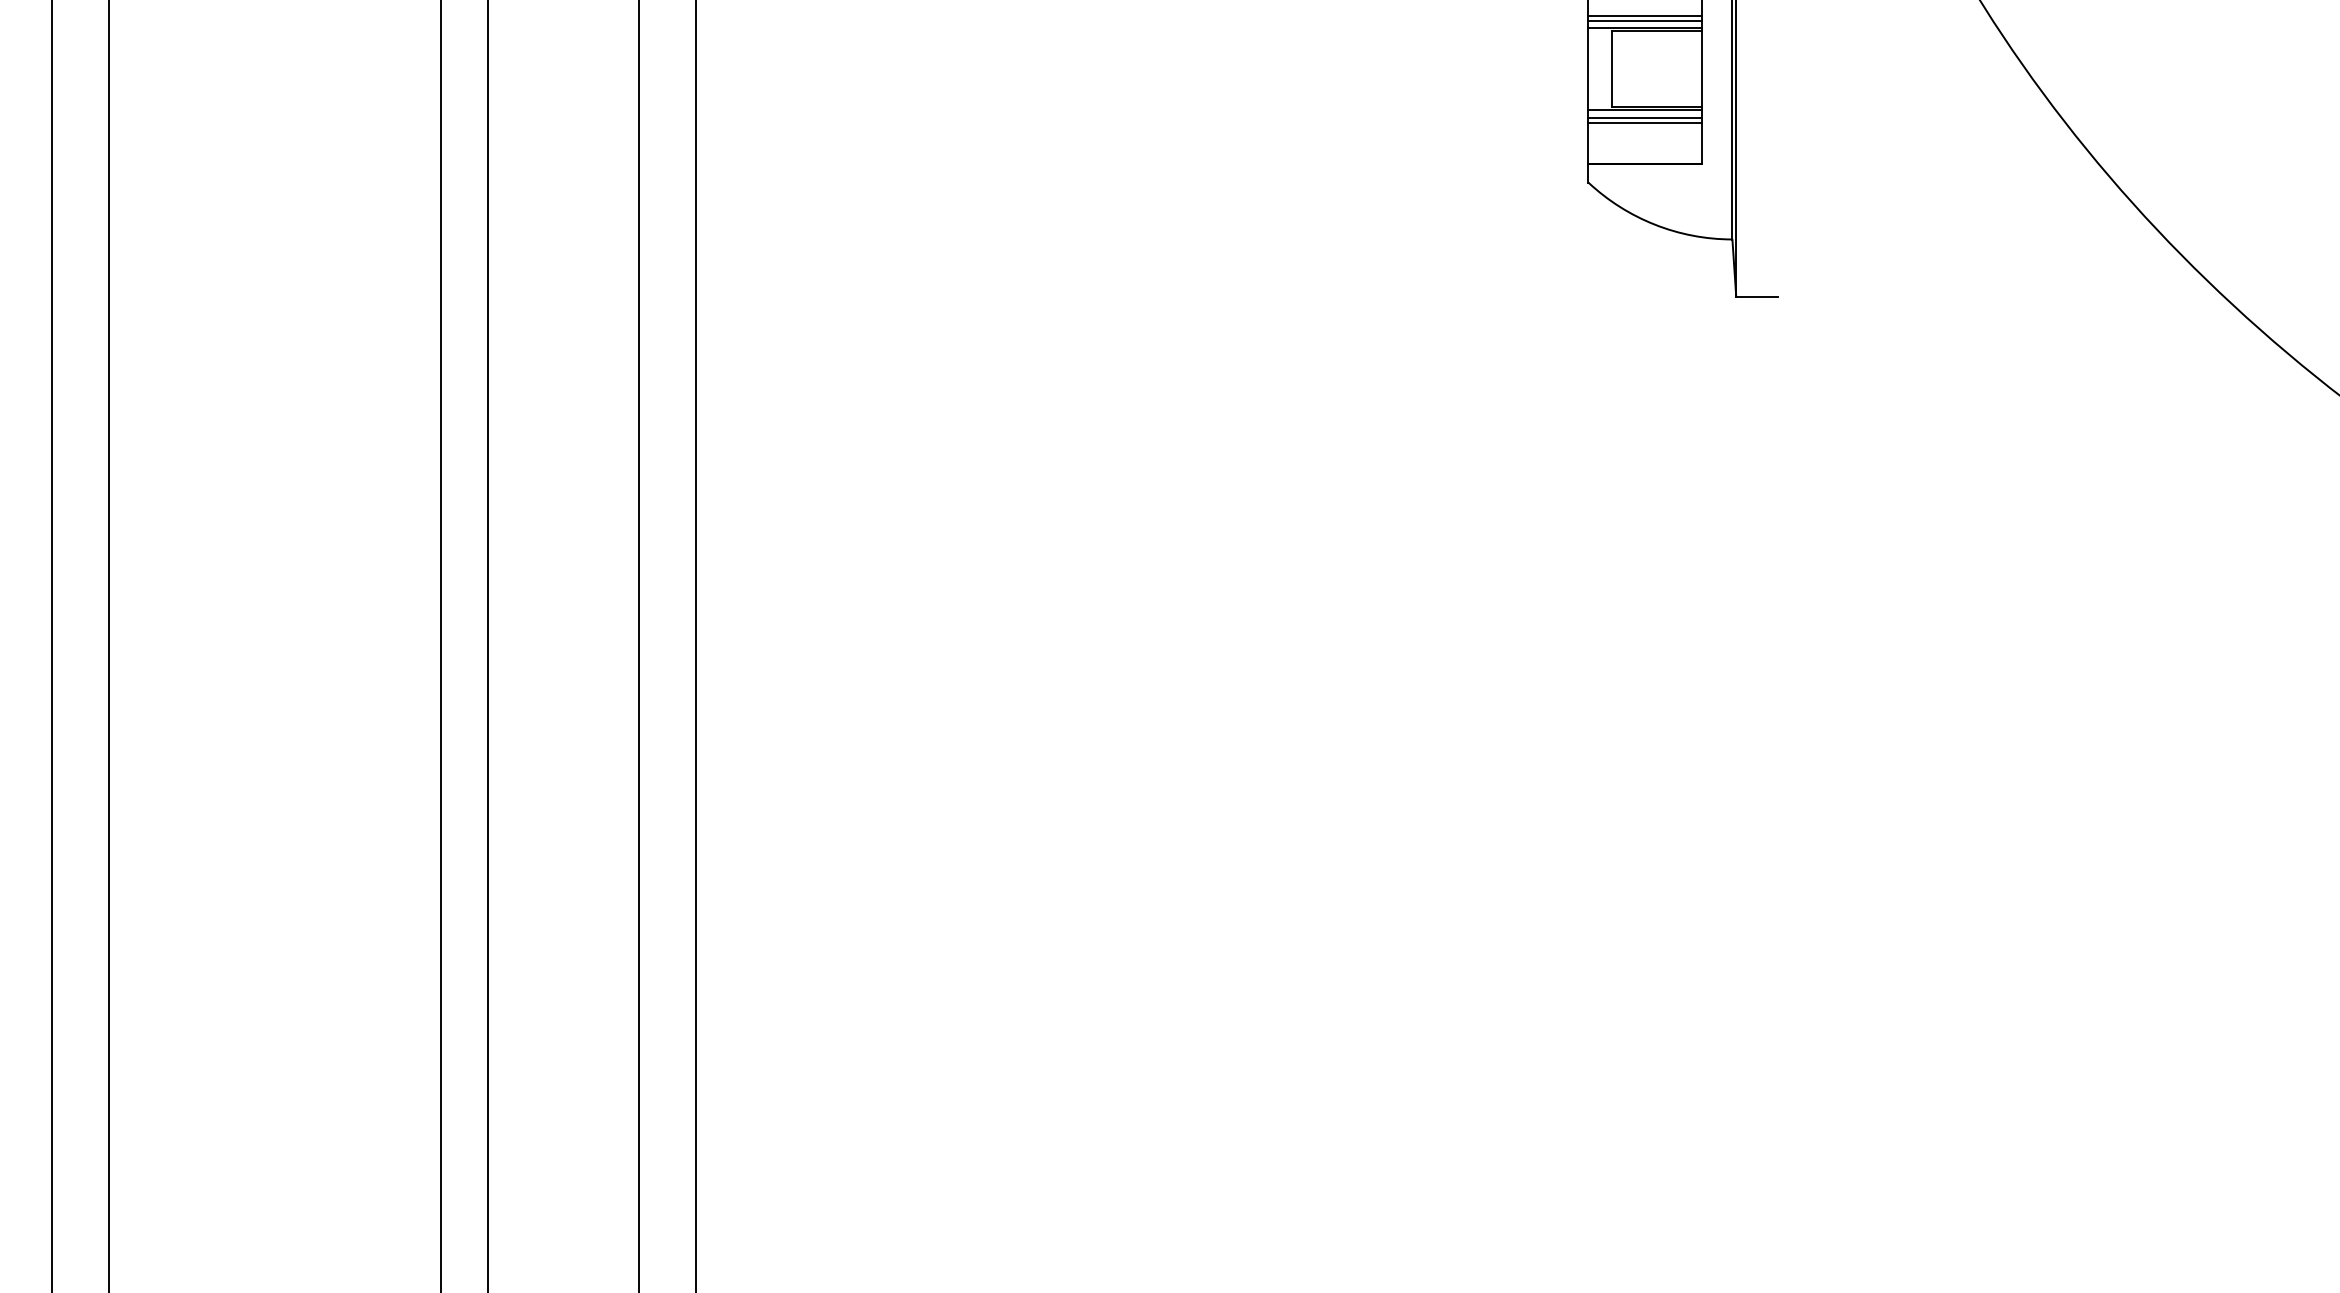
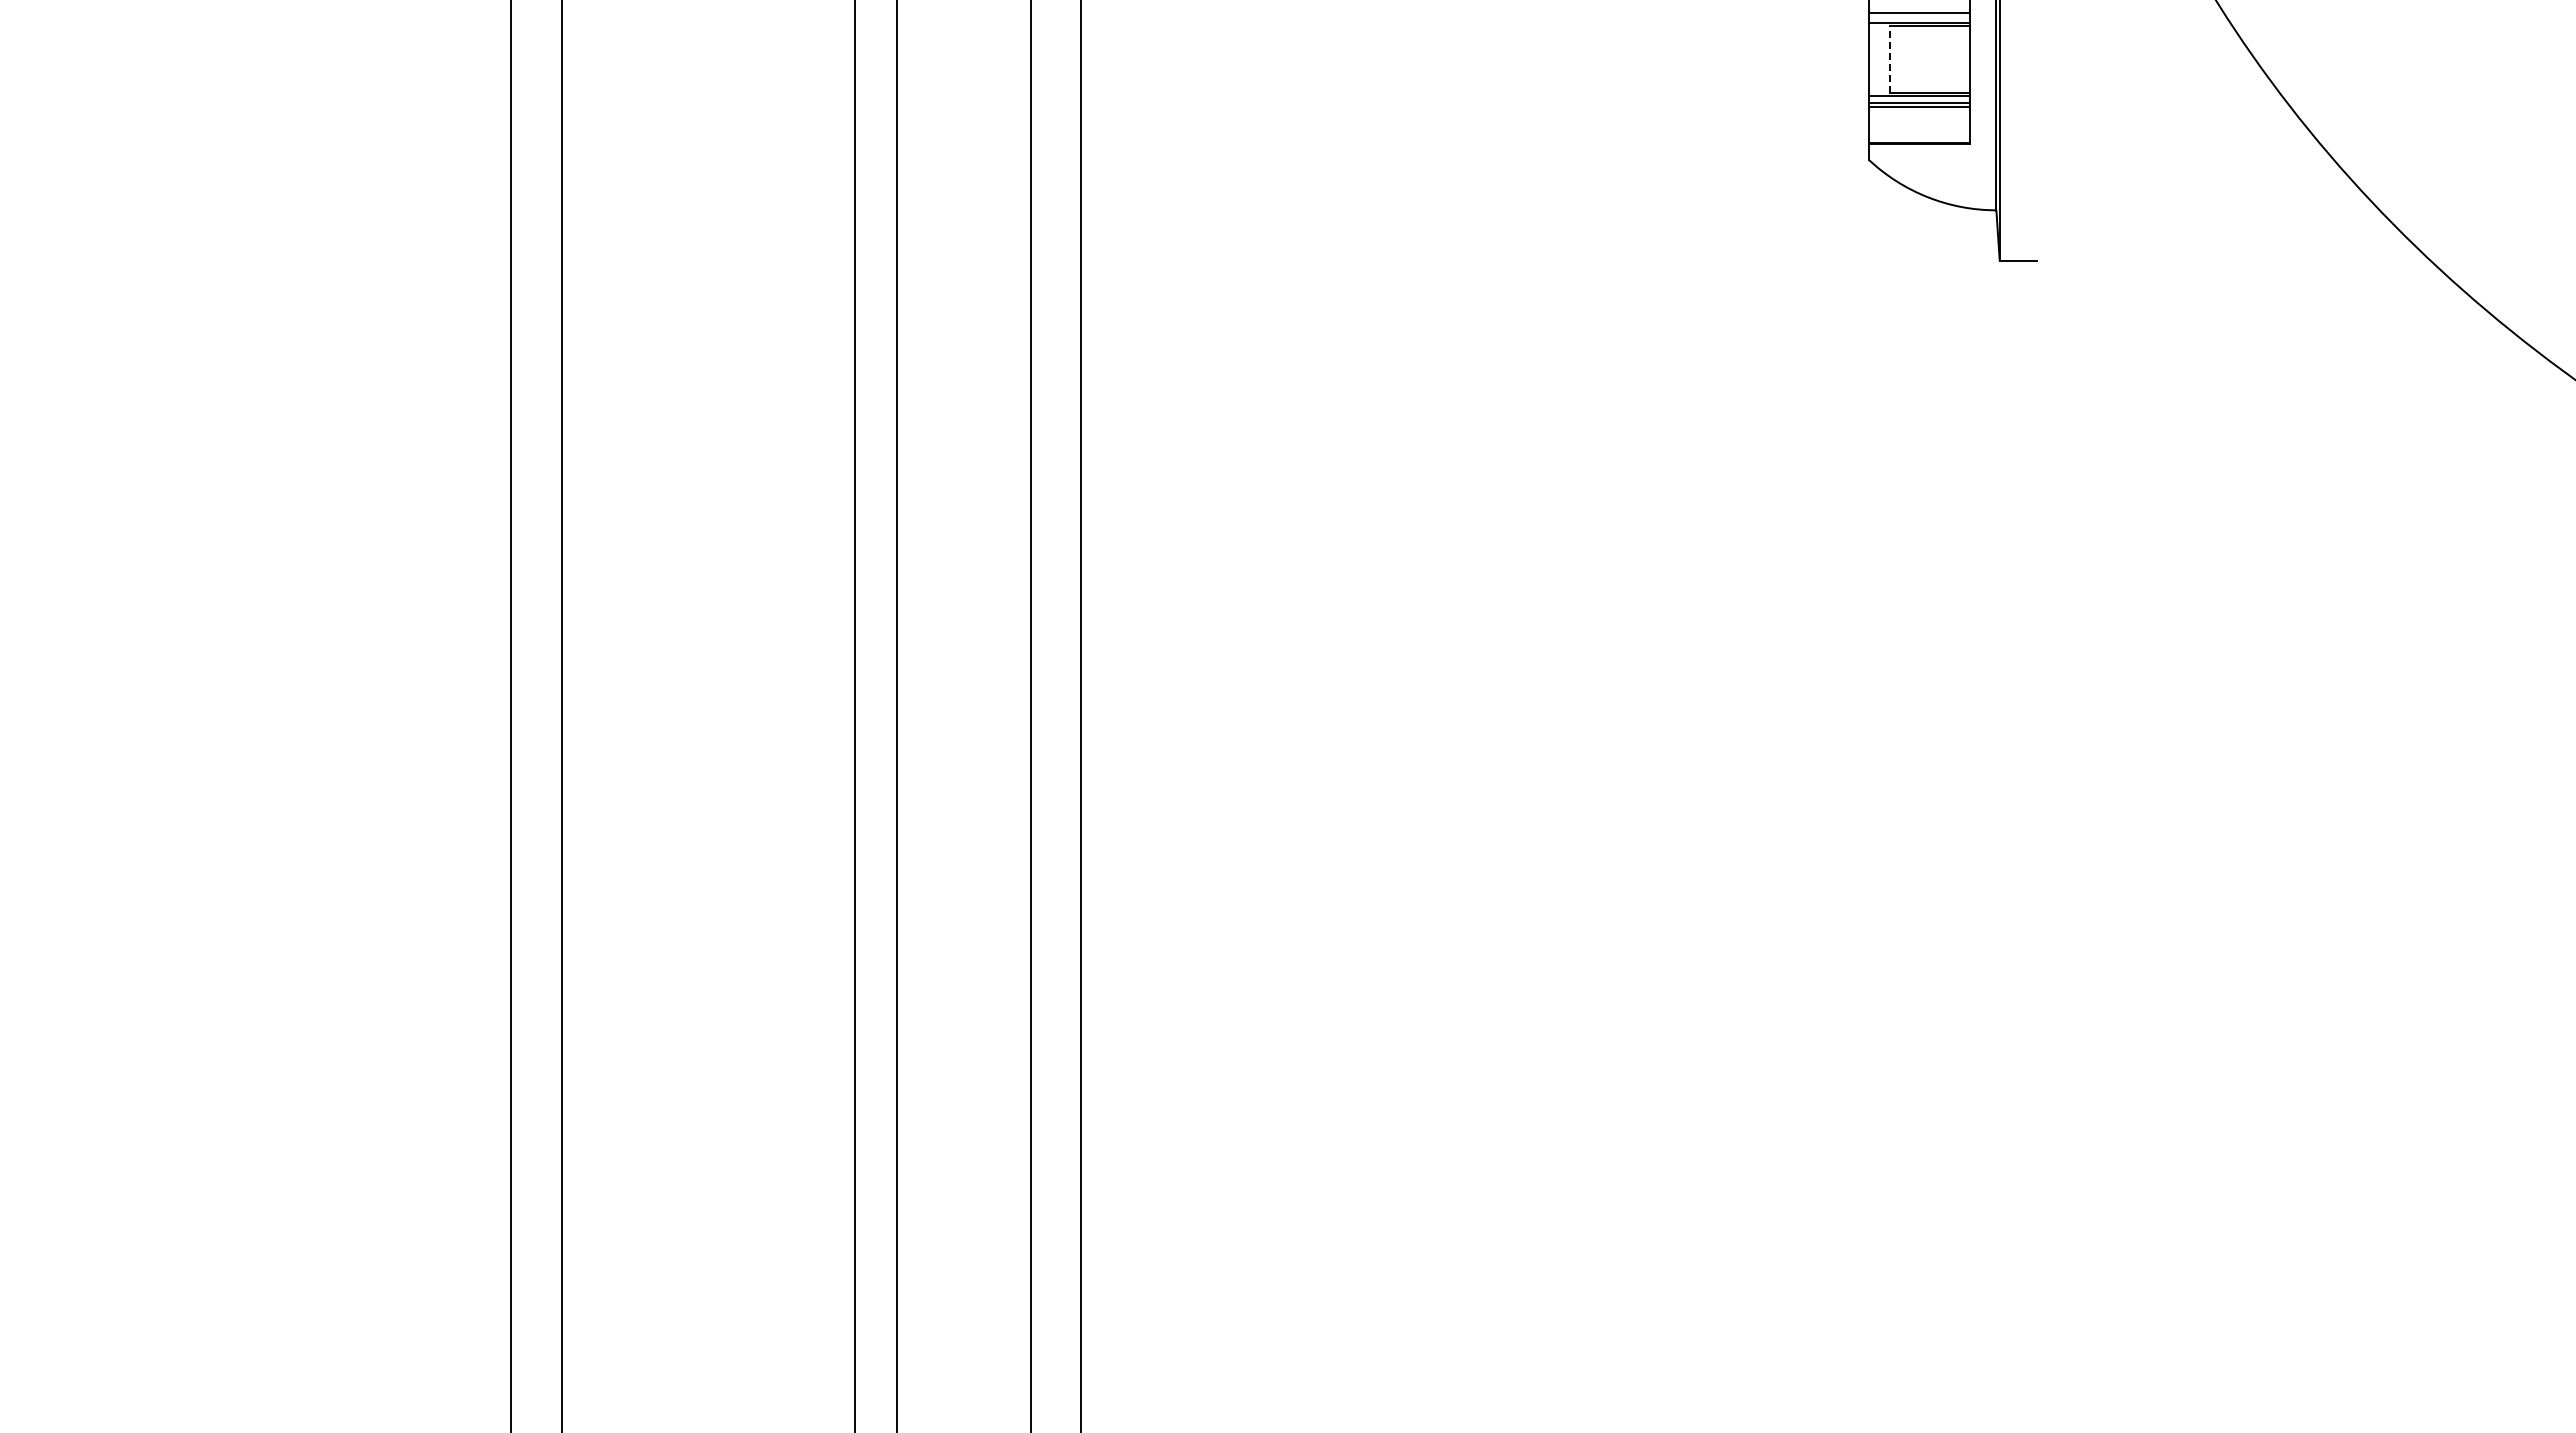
line: (1645, 21) -> (1919, 17), removed
line: (1611, 68) -> (1889, 59), solid -> dashed

